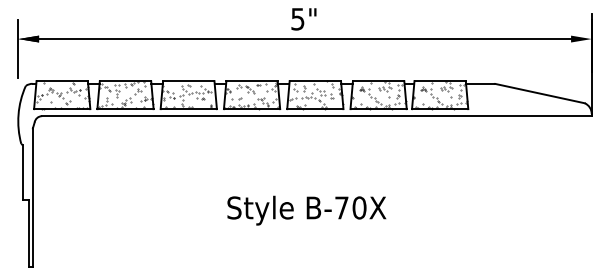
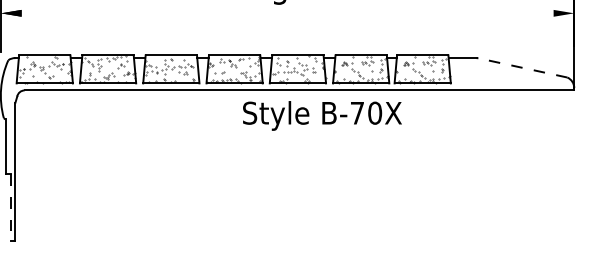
line: (305, 39) -> (288, 13), removed
line: (540, 93) -> (523, 67), solid -> dashed
text: (306, 210) -> (322, 115), moved
line: (28, 233) -> (11, 207), solid -> dashed

